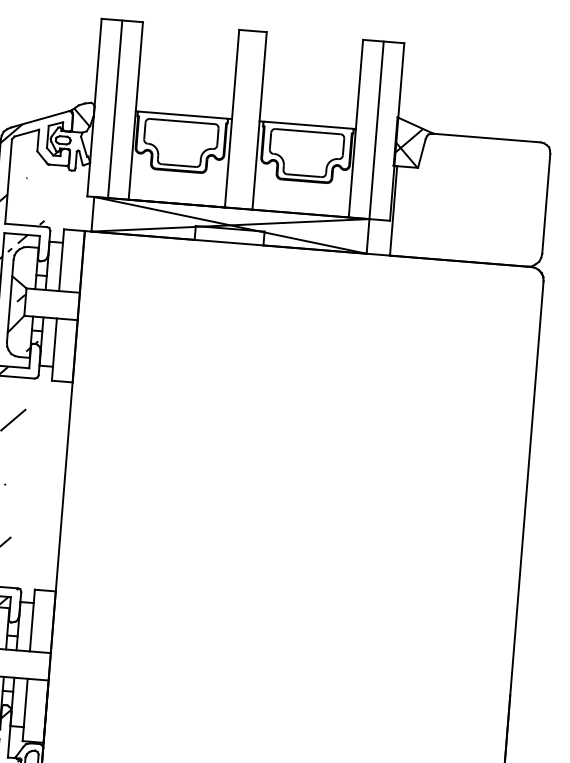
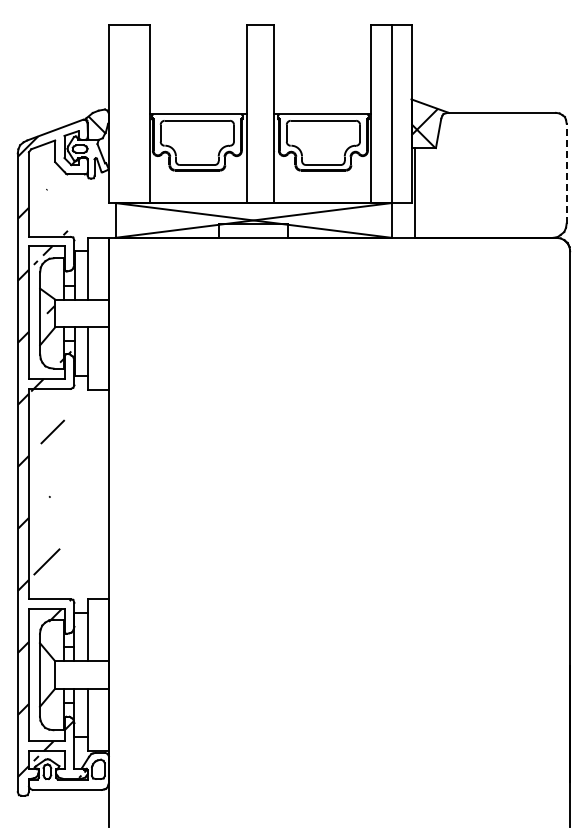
line: (115, 108) -> (129, 113), removed
line: (546, 203) -> (566, 173), solid -> dashed

